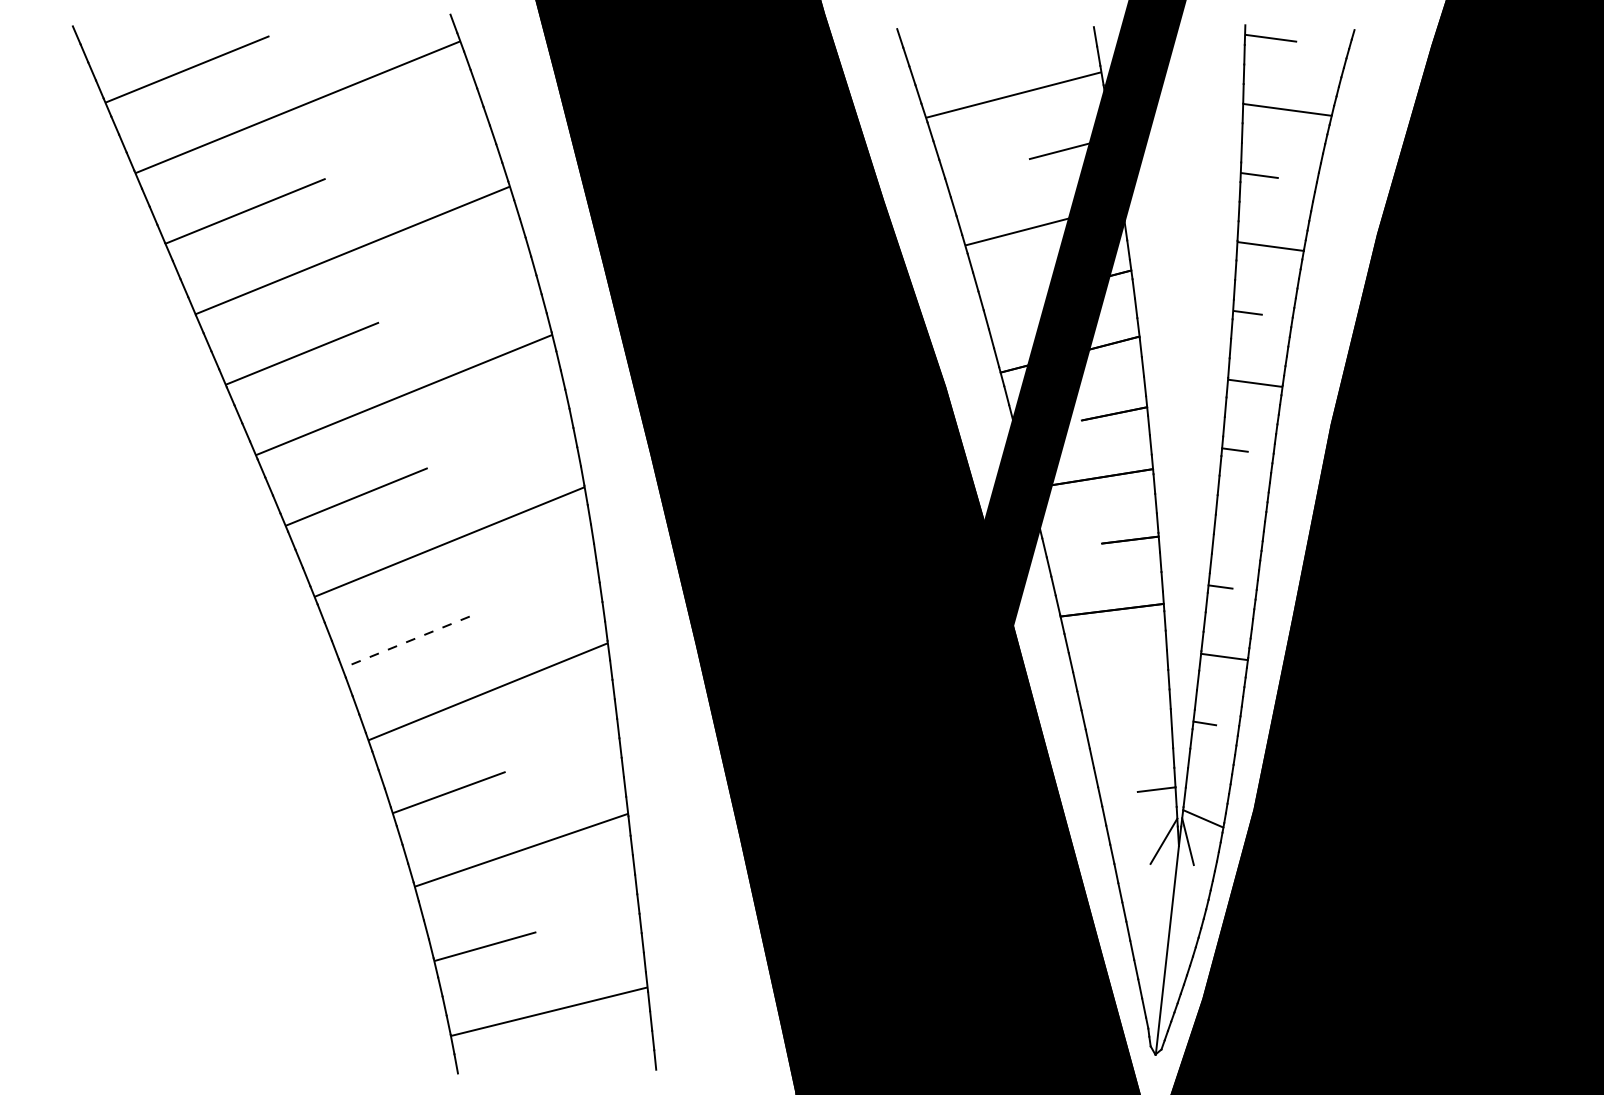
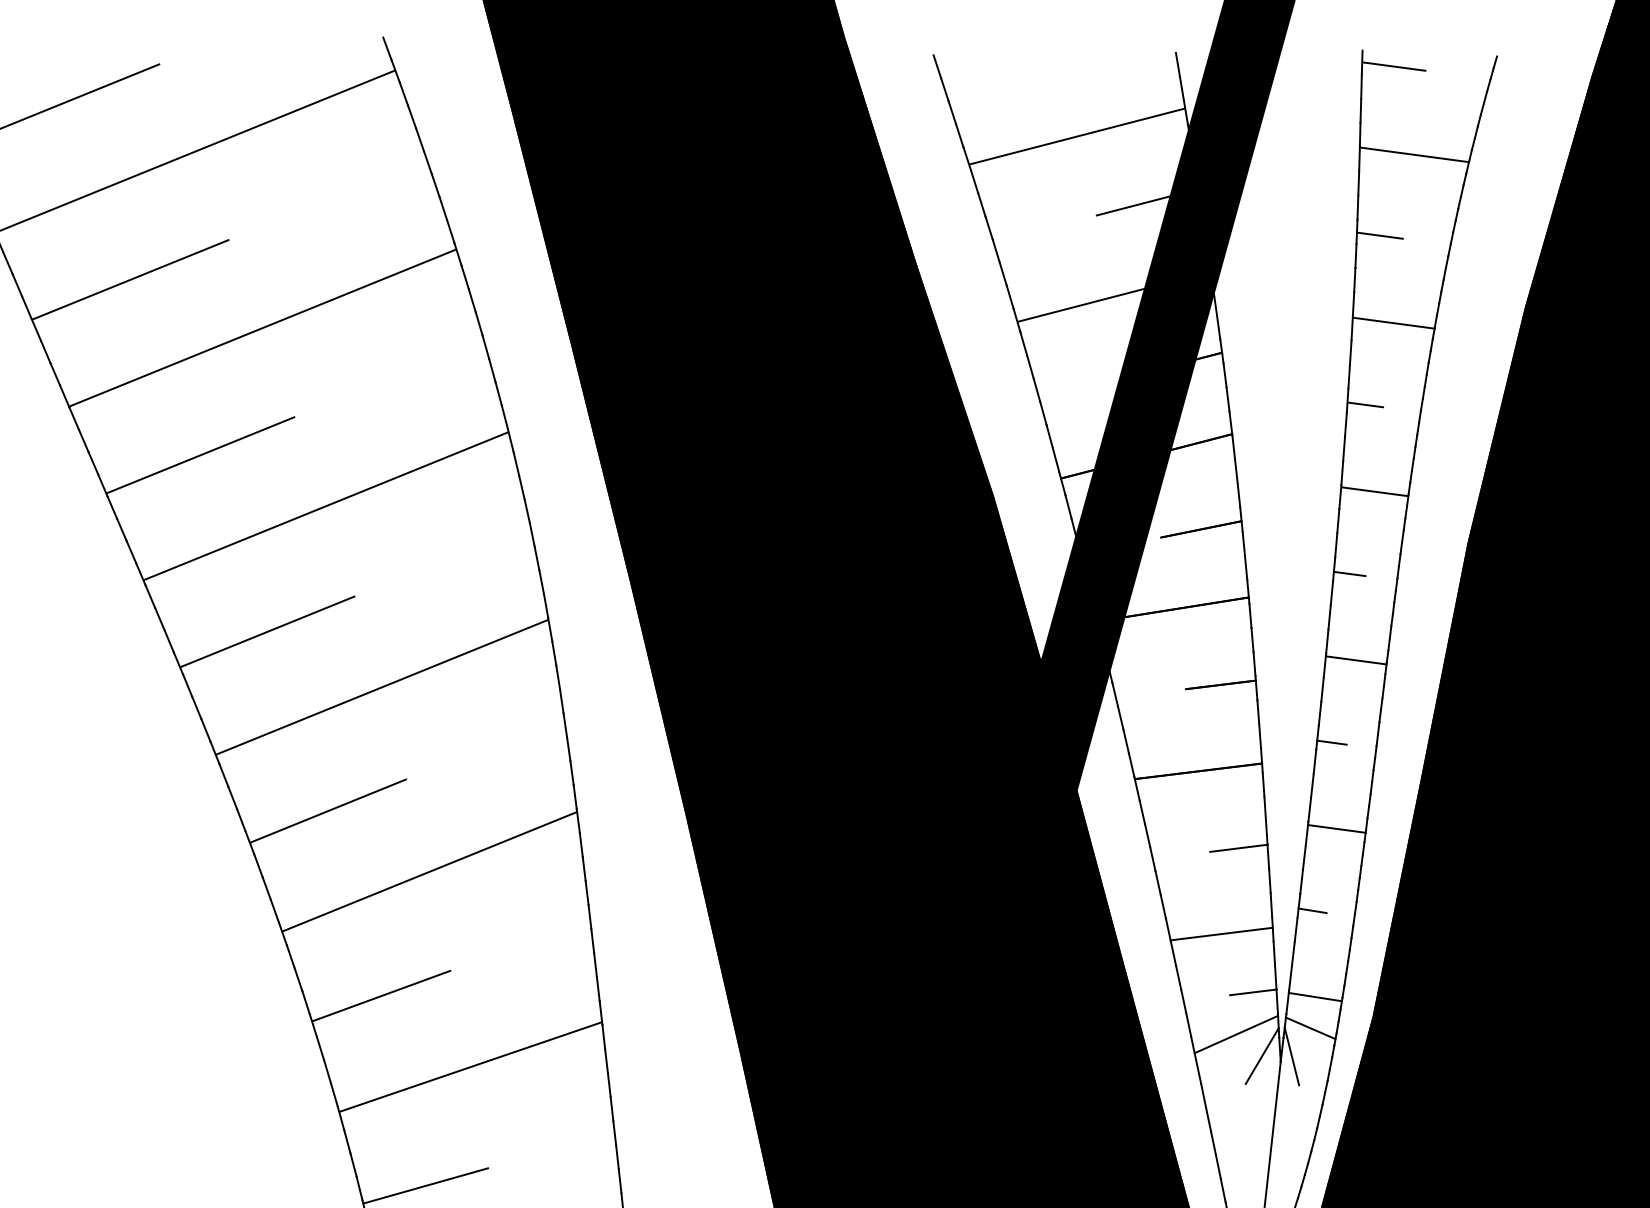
line: (1239, 519) -> (1355, 659), added
line: (406, 642) -> (328, 811), dashed -> solid
line: (1144, 672) -> (1238, 848), added
line: (1130, 742) -> (1221, 934), added
line: (1206, 793) -> (1314, 997), added
line: (1142, 823) -> (1235, 1034), added

